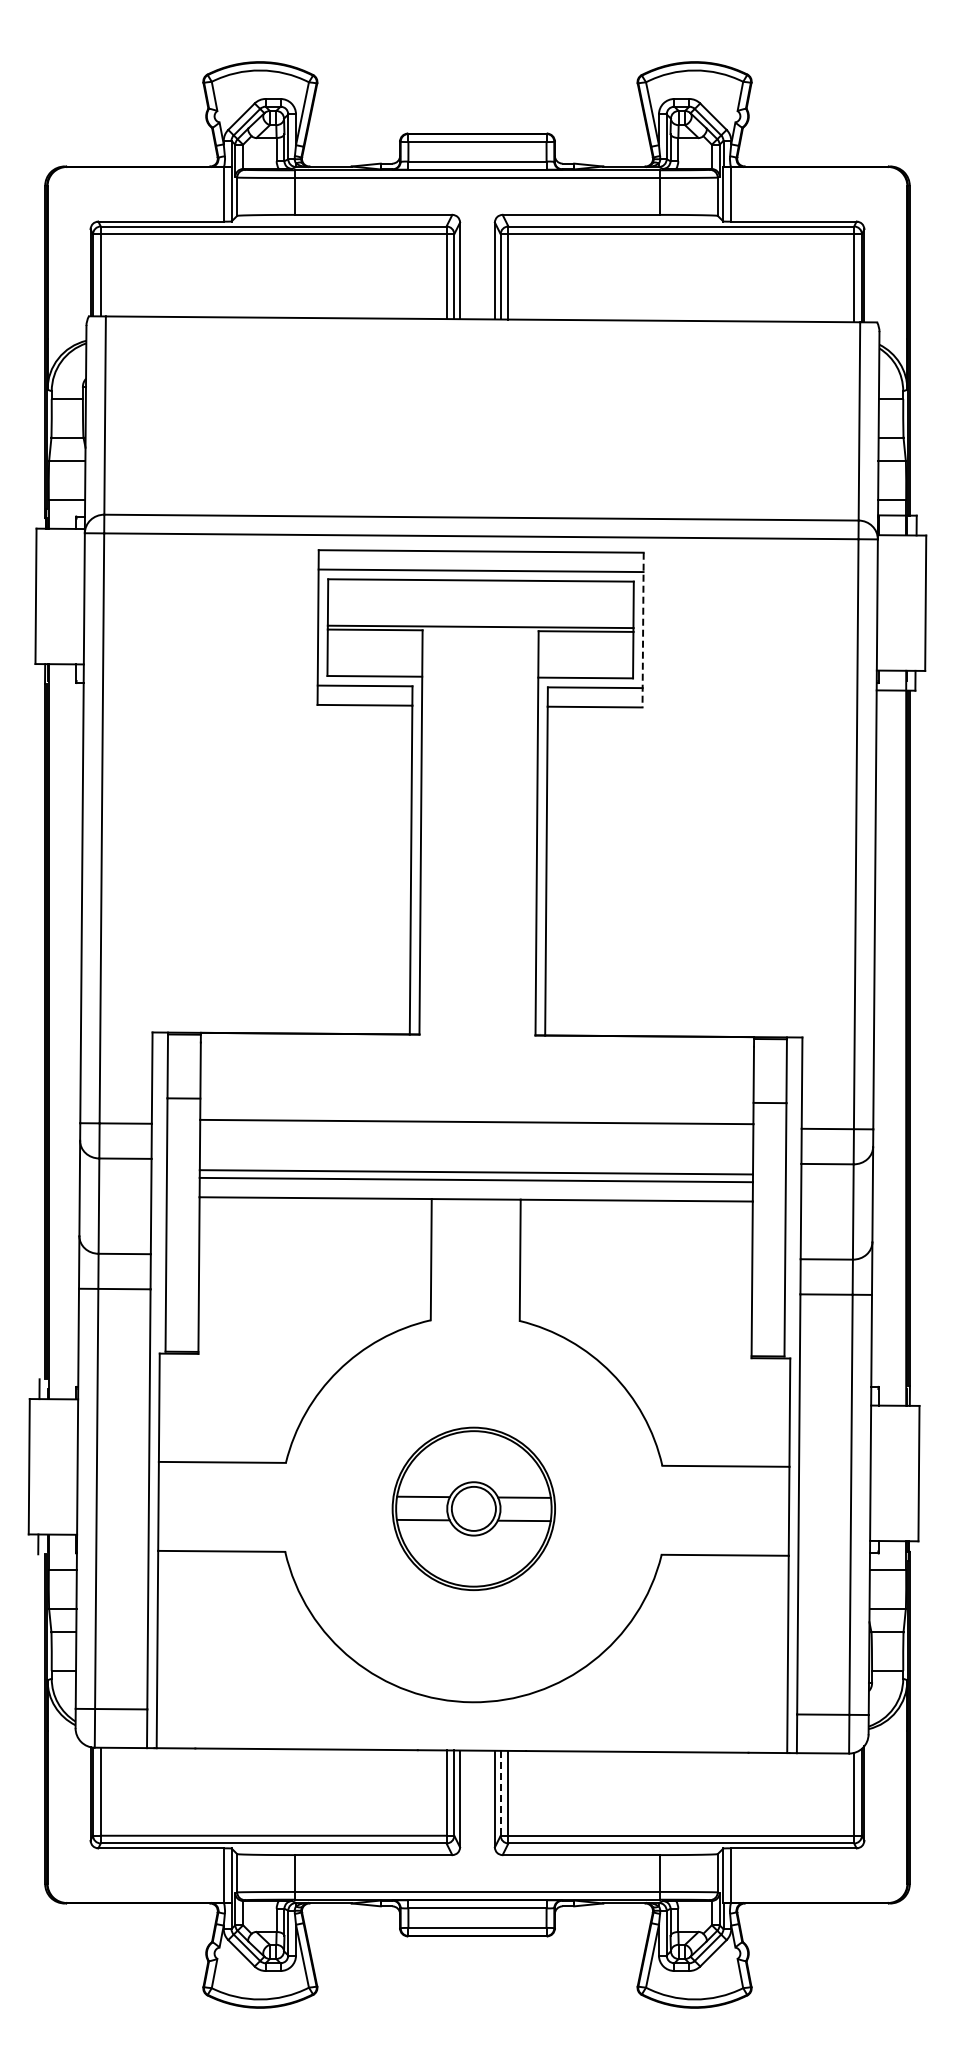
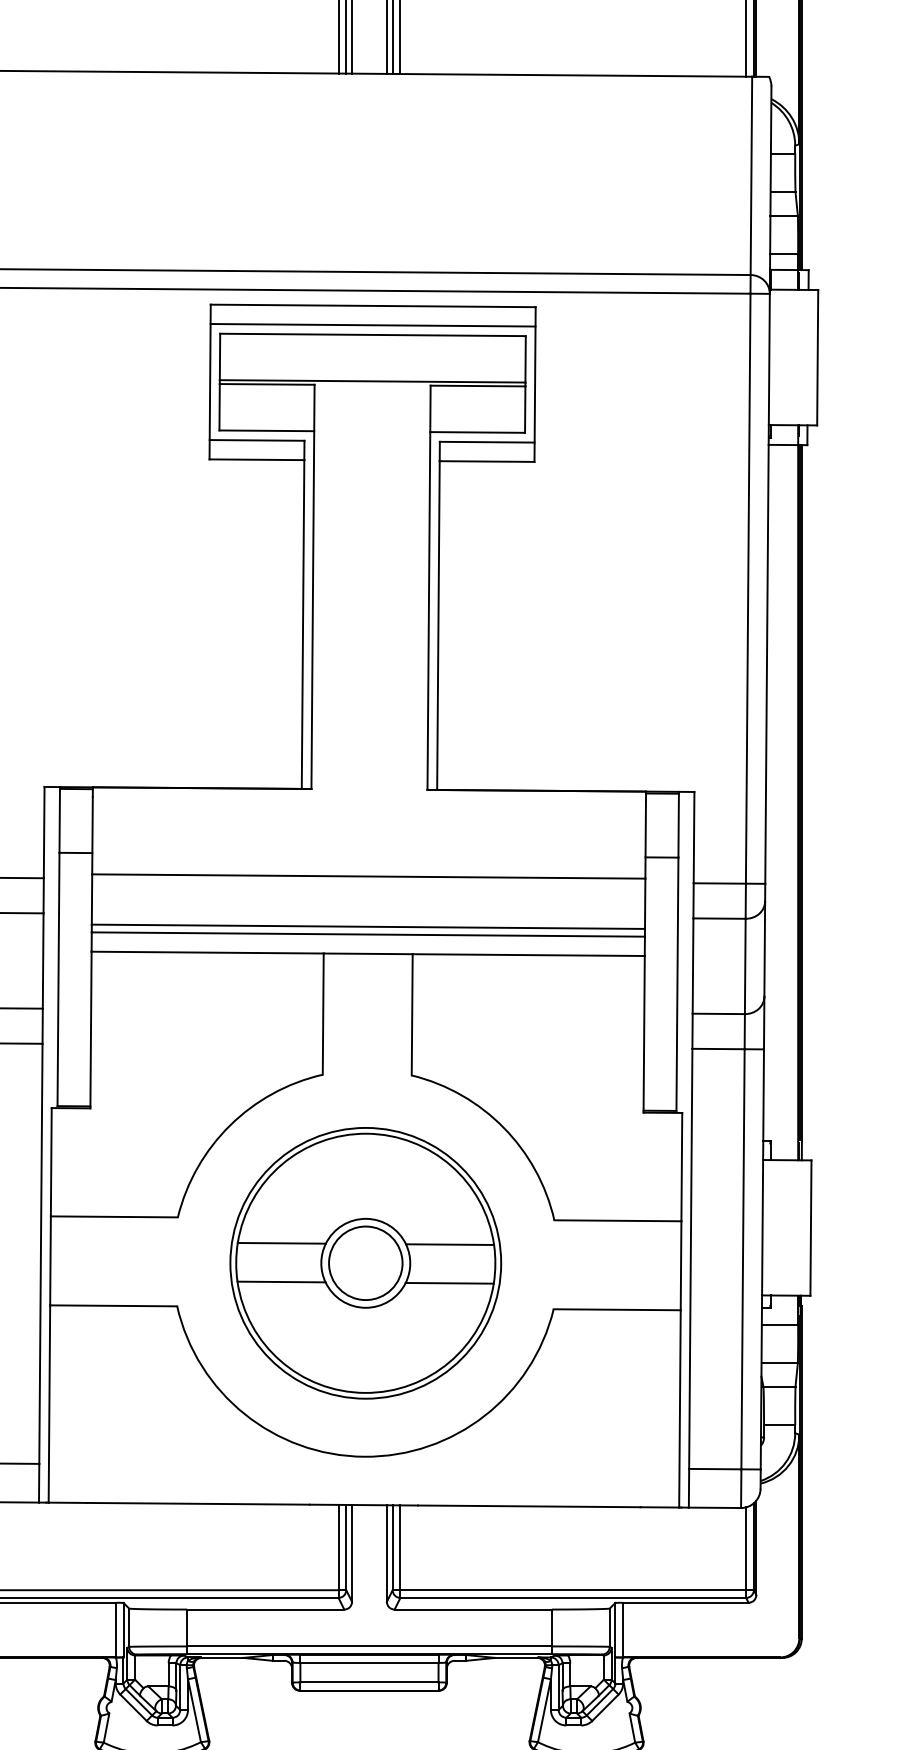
line: (643, 630) -> (535, 384), dashed -> solid
part: (473, 1508) -> (365, 1262), size x1.67
line: (500, 1793) -> (392, 1547), dashed -> solid

